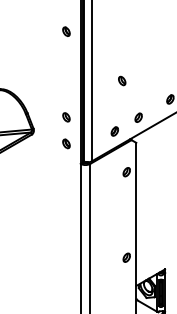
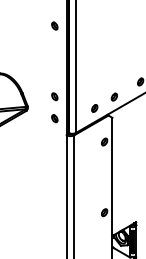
part: (121, 80) -> (100, 66), removed

